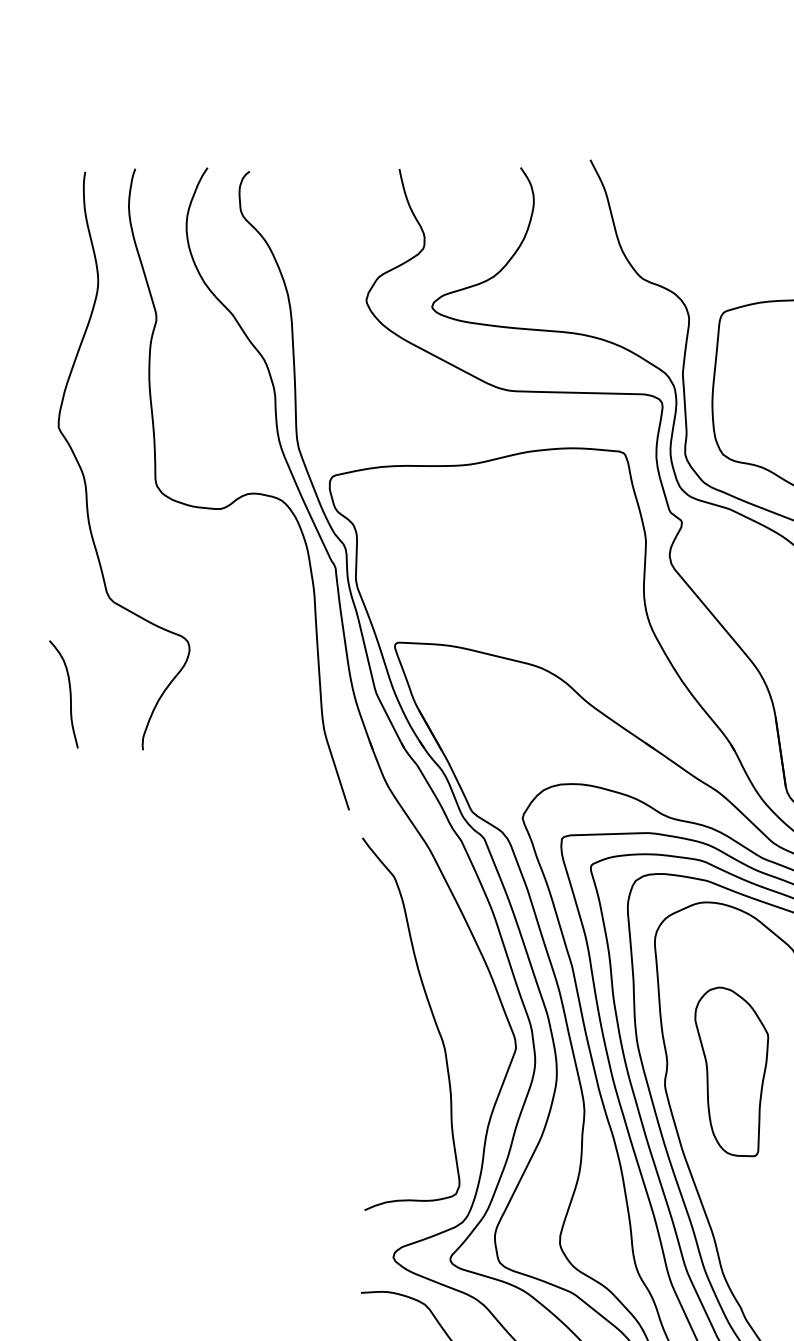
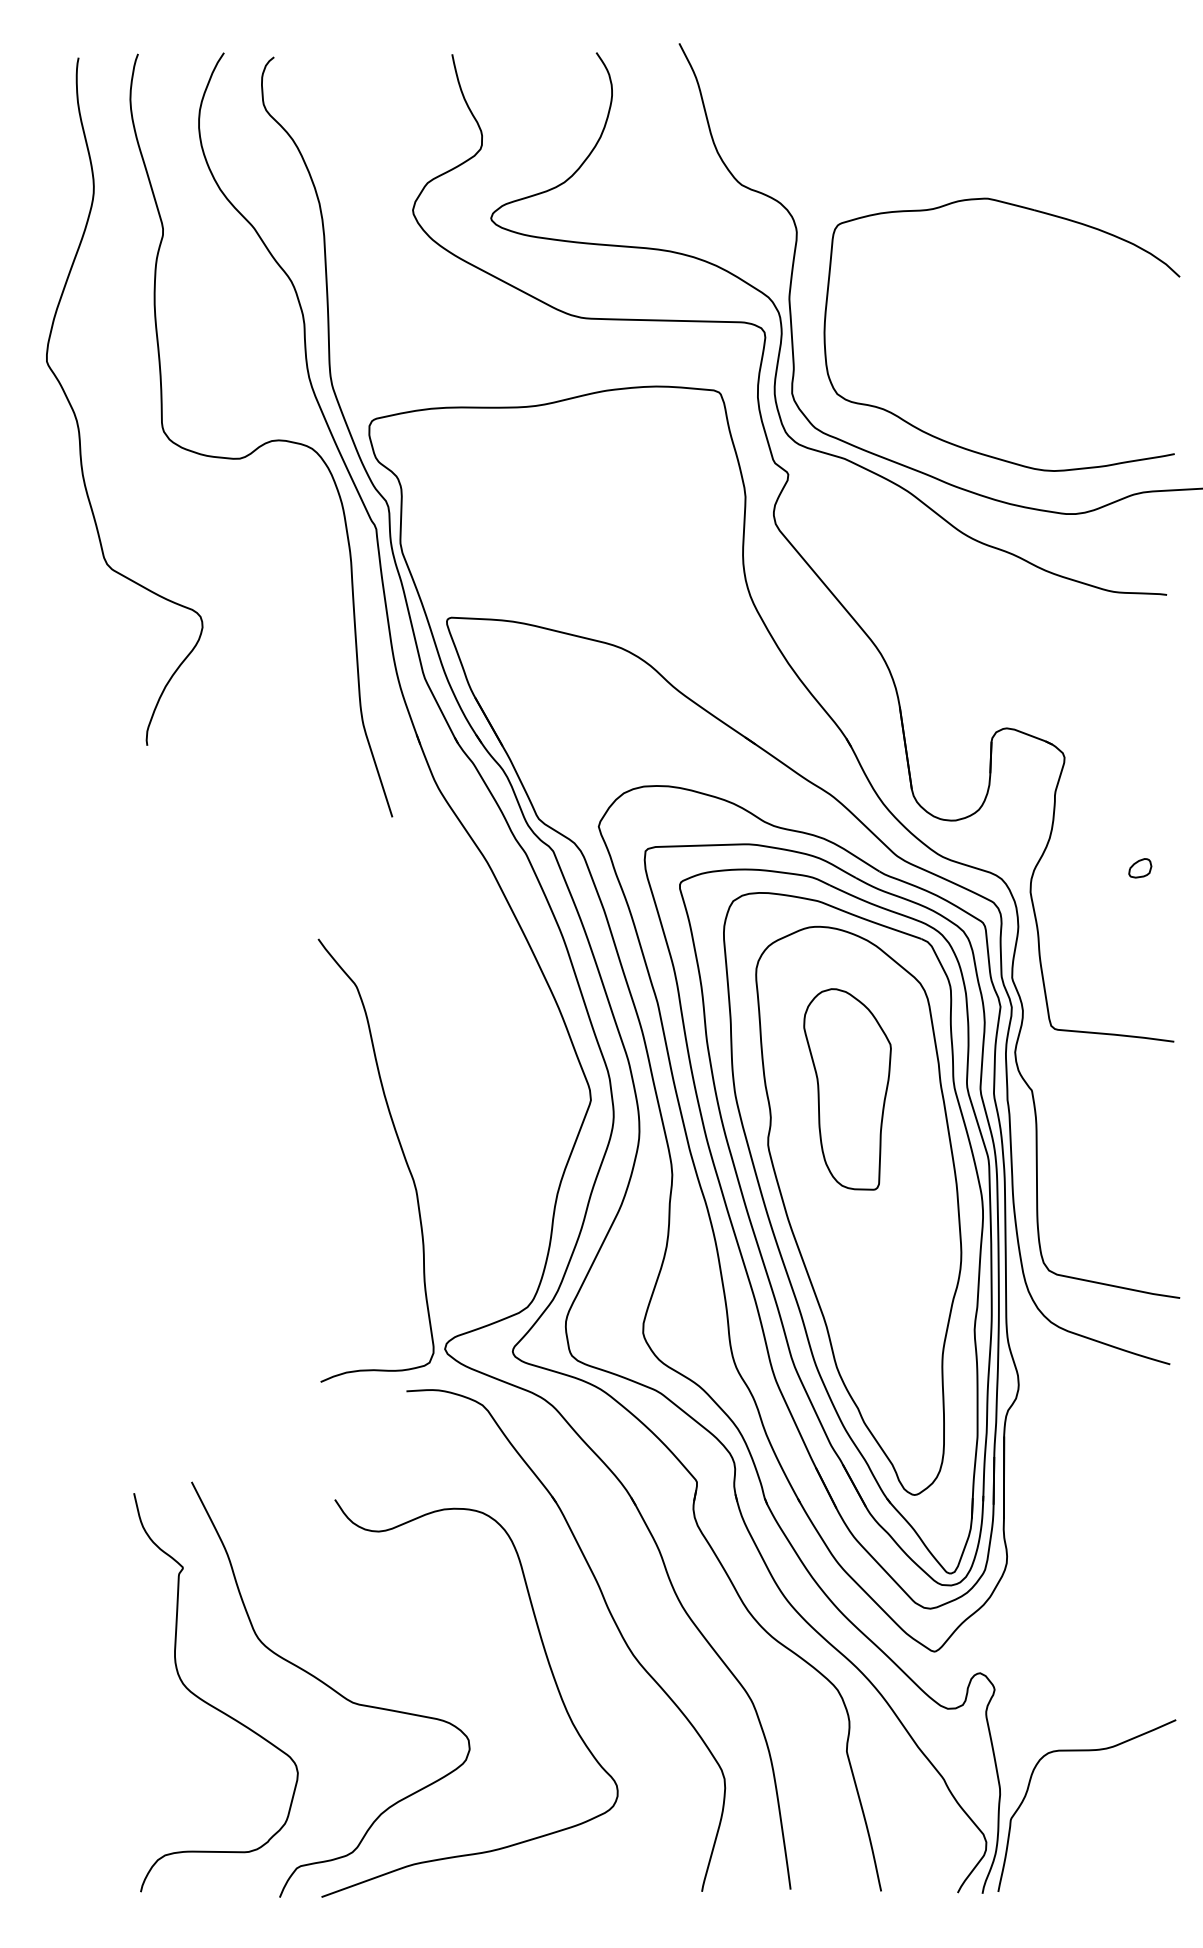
curve: (70, 694) -> (60, 679), removed
curve: (432, 1016) -> (401, 1151), moved
part: (731, 1071) -> (847, 1089), moved

